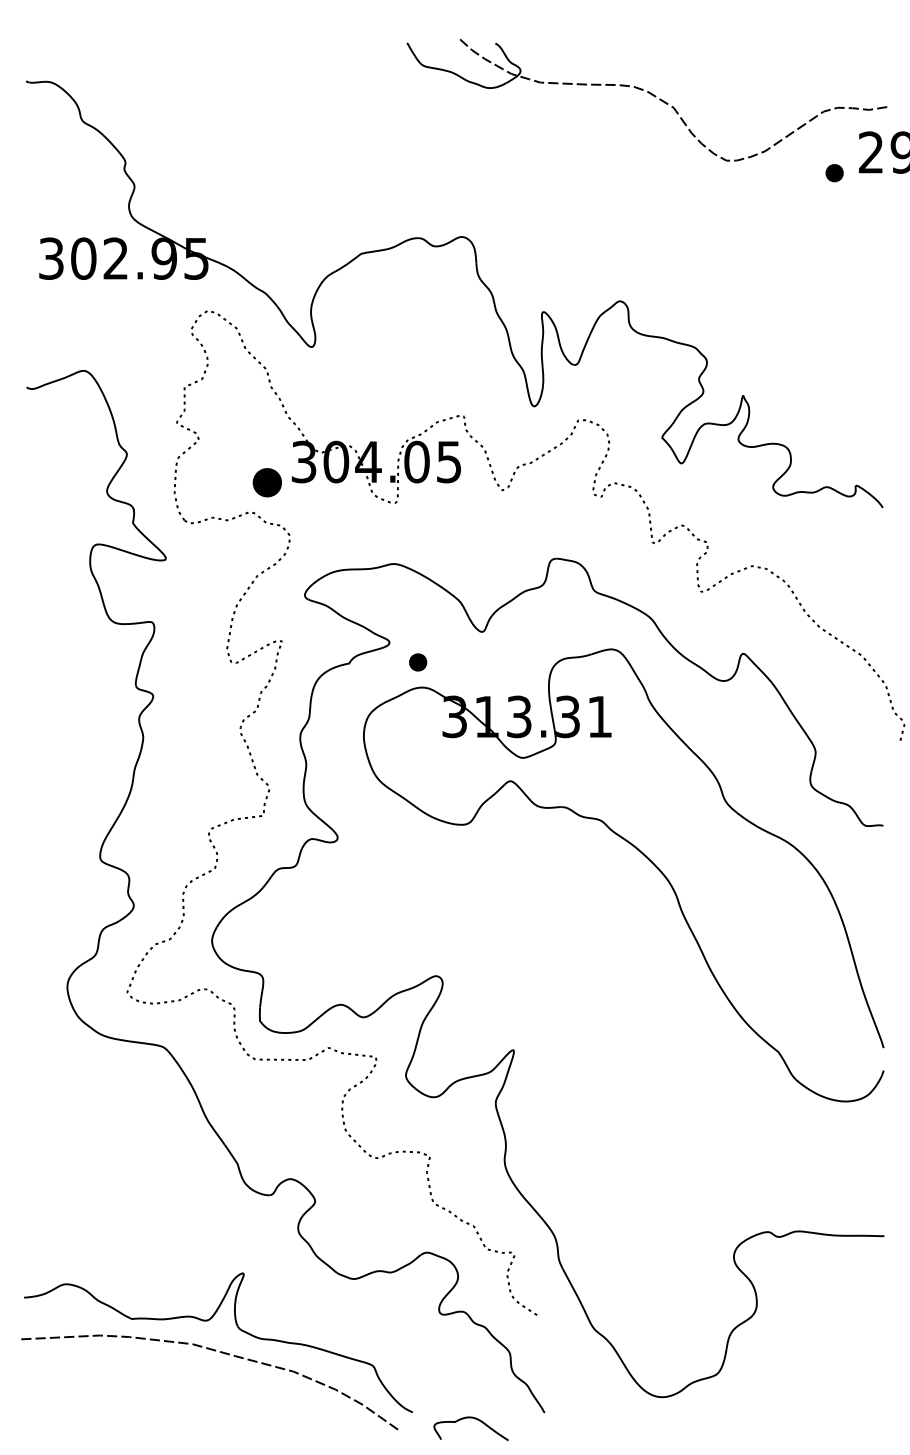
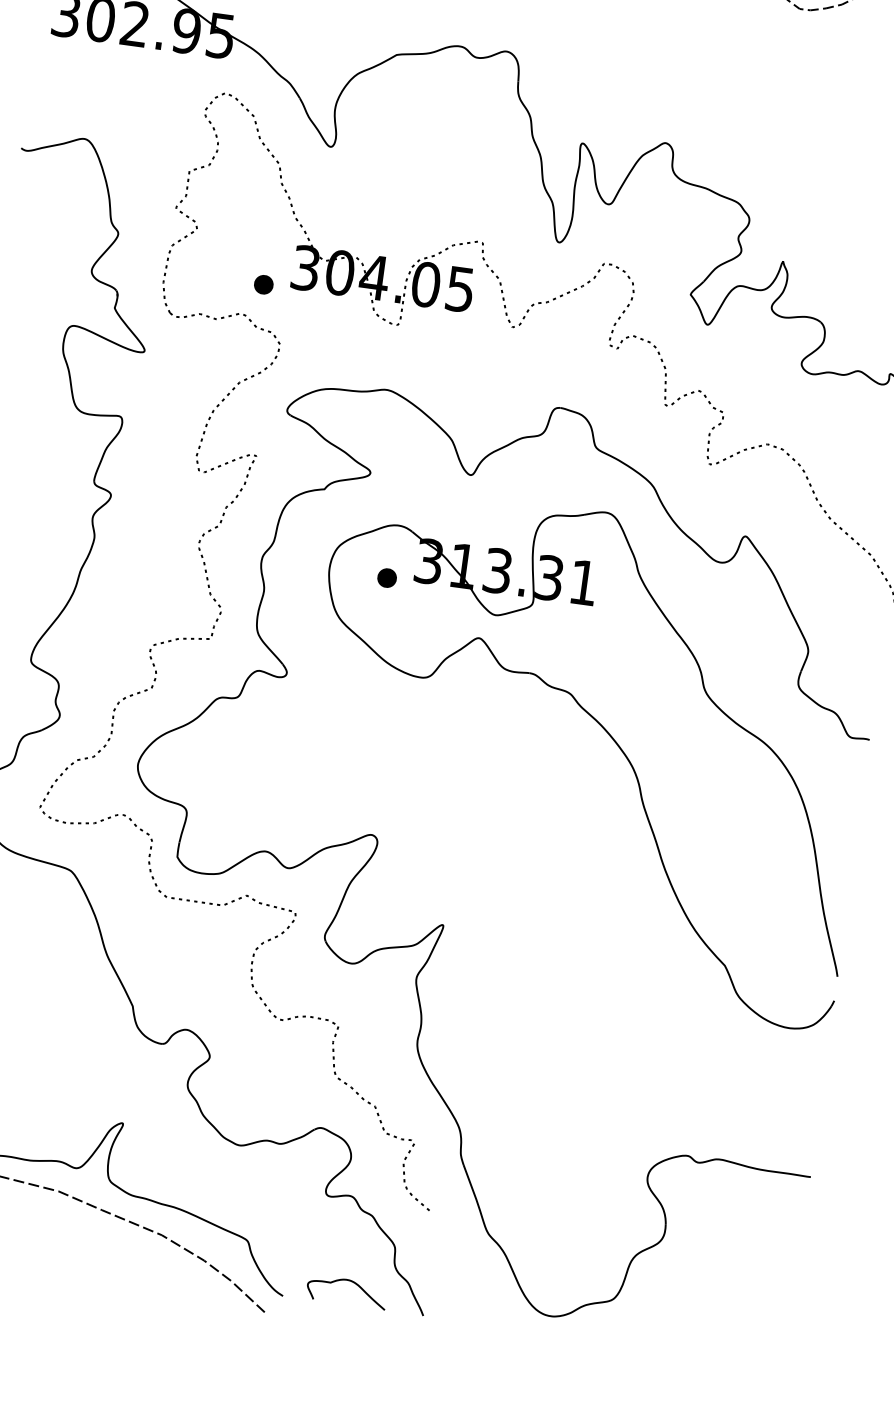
part: (267, 482) -> (263, 284), size x0.62
part: (418, 662) -> (387, 578), moved
curve: (474, 1419) -> (351, 1282), moved

